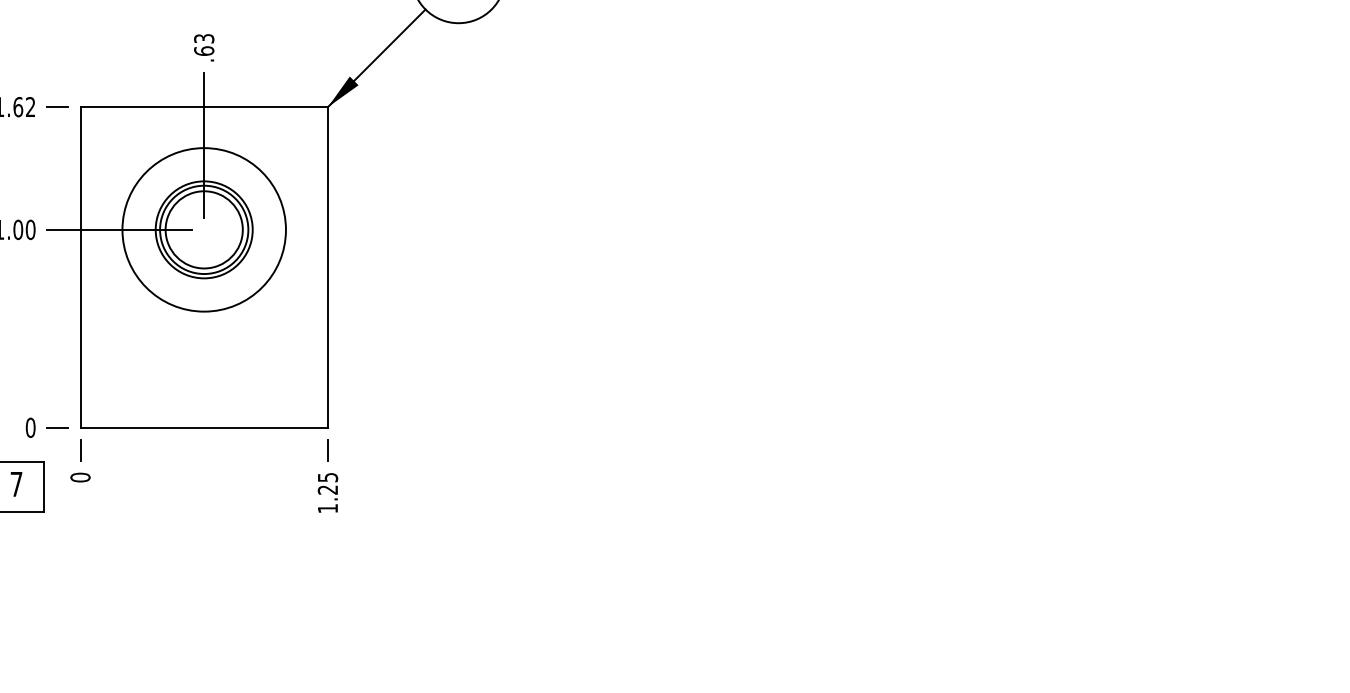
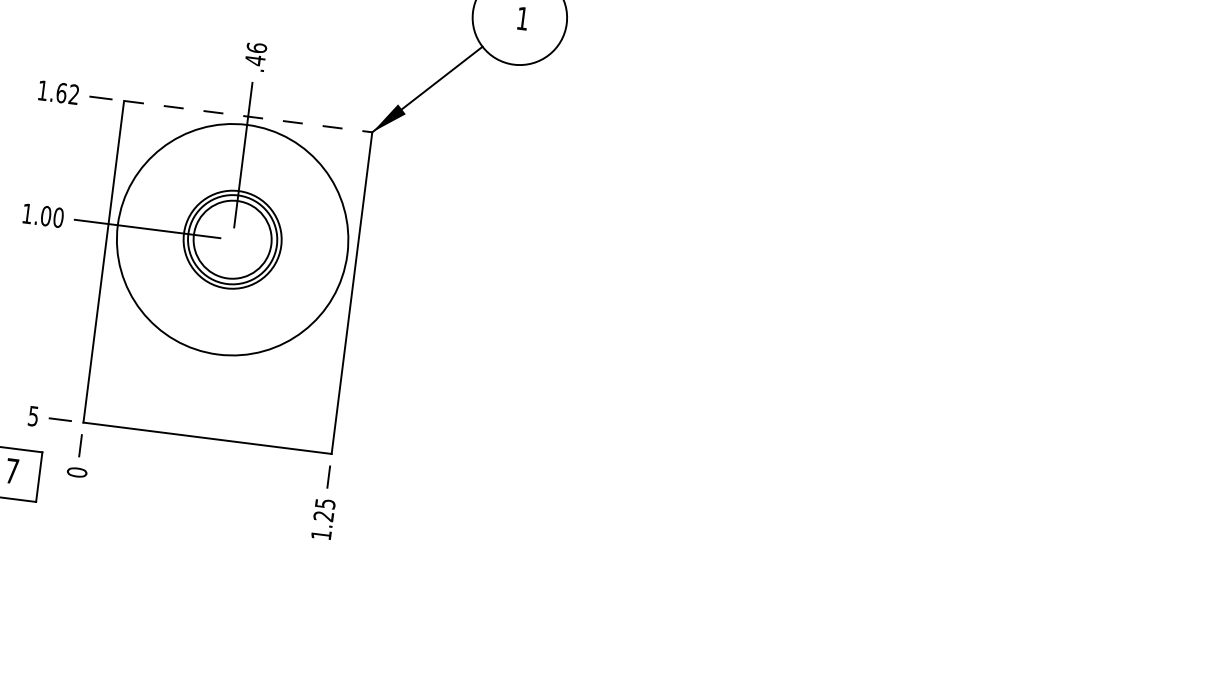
text: (204, 44) -> (256, 53), .63 -> .46
line: (204, 107) -> (248, 117), solid -> dashed
circle: (203, 229) -> (231, 239), size x1.4
text: (30, 427) -> (33, 415), 0 -> 5

